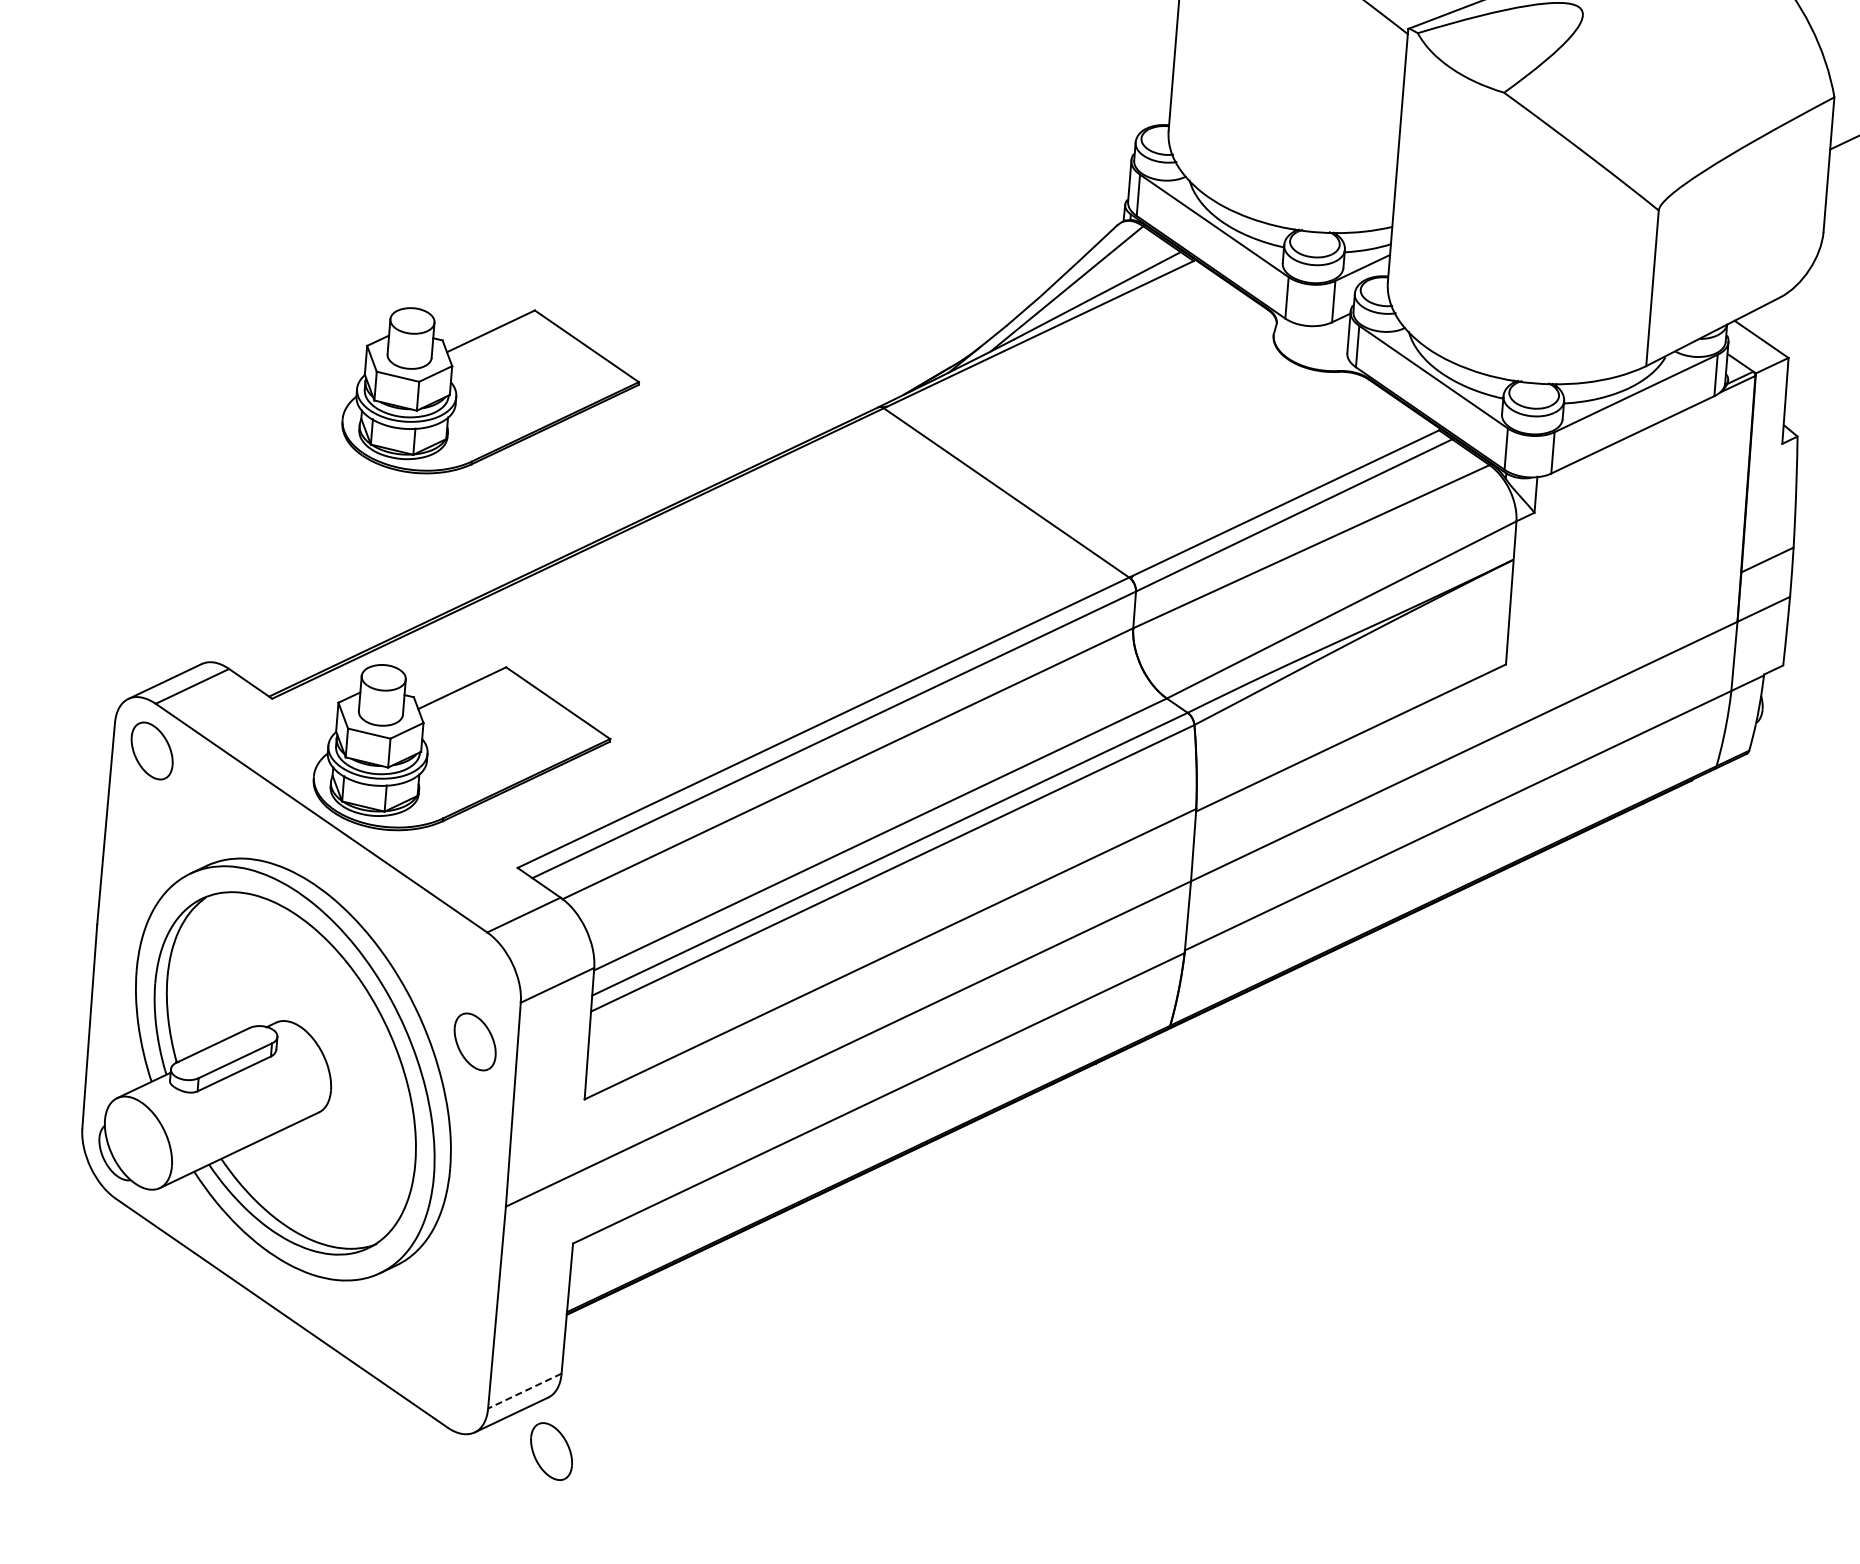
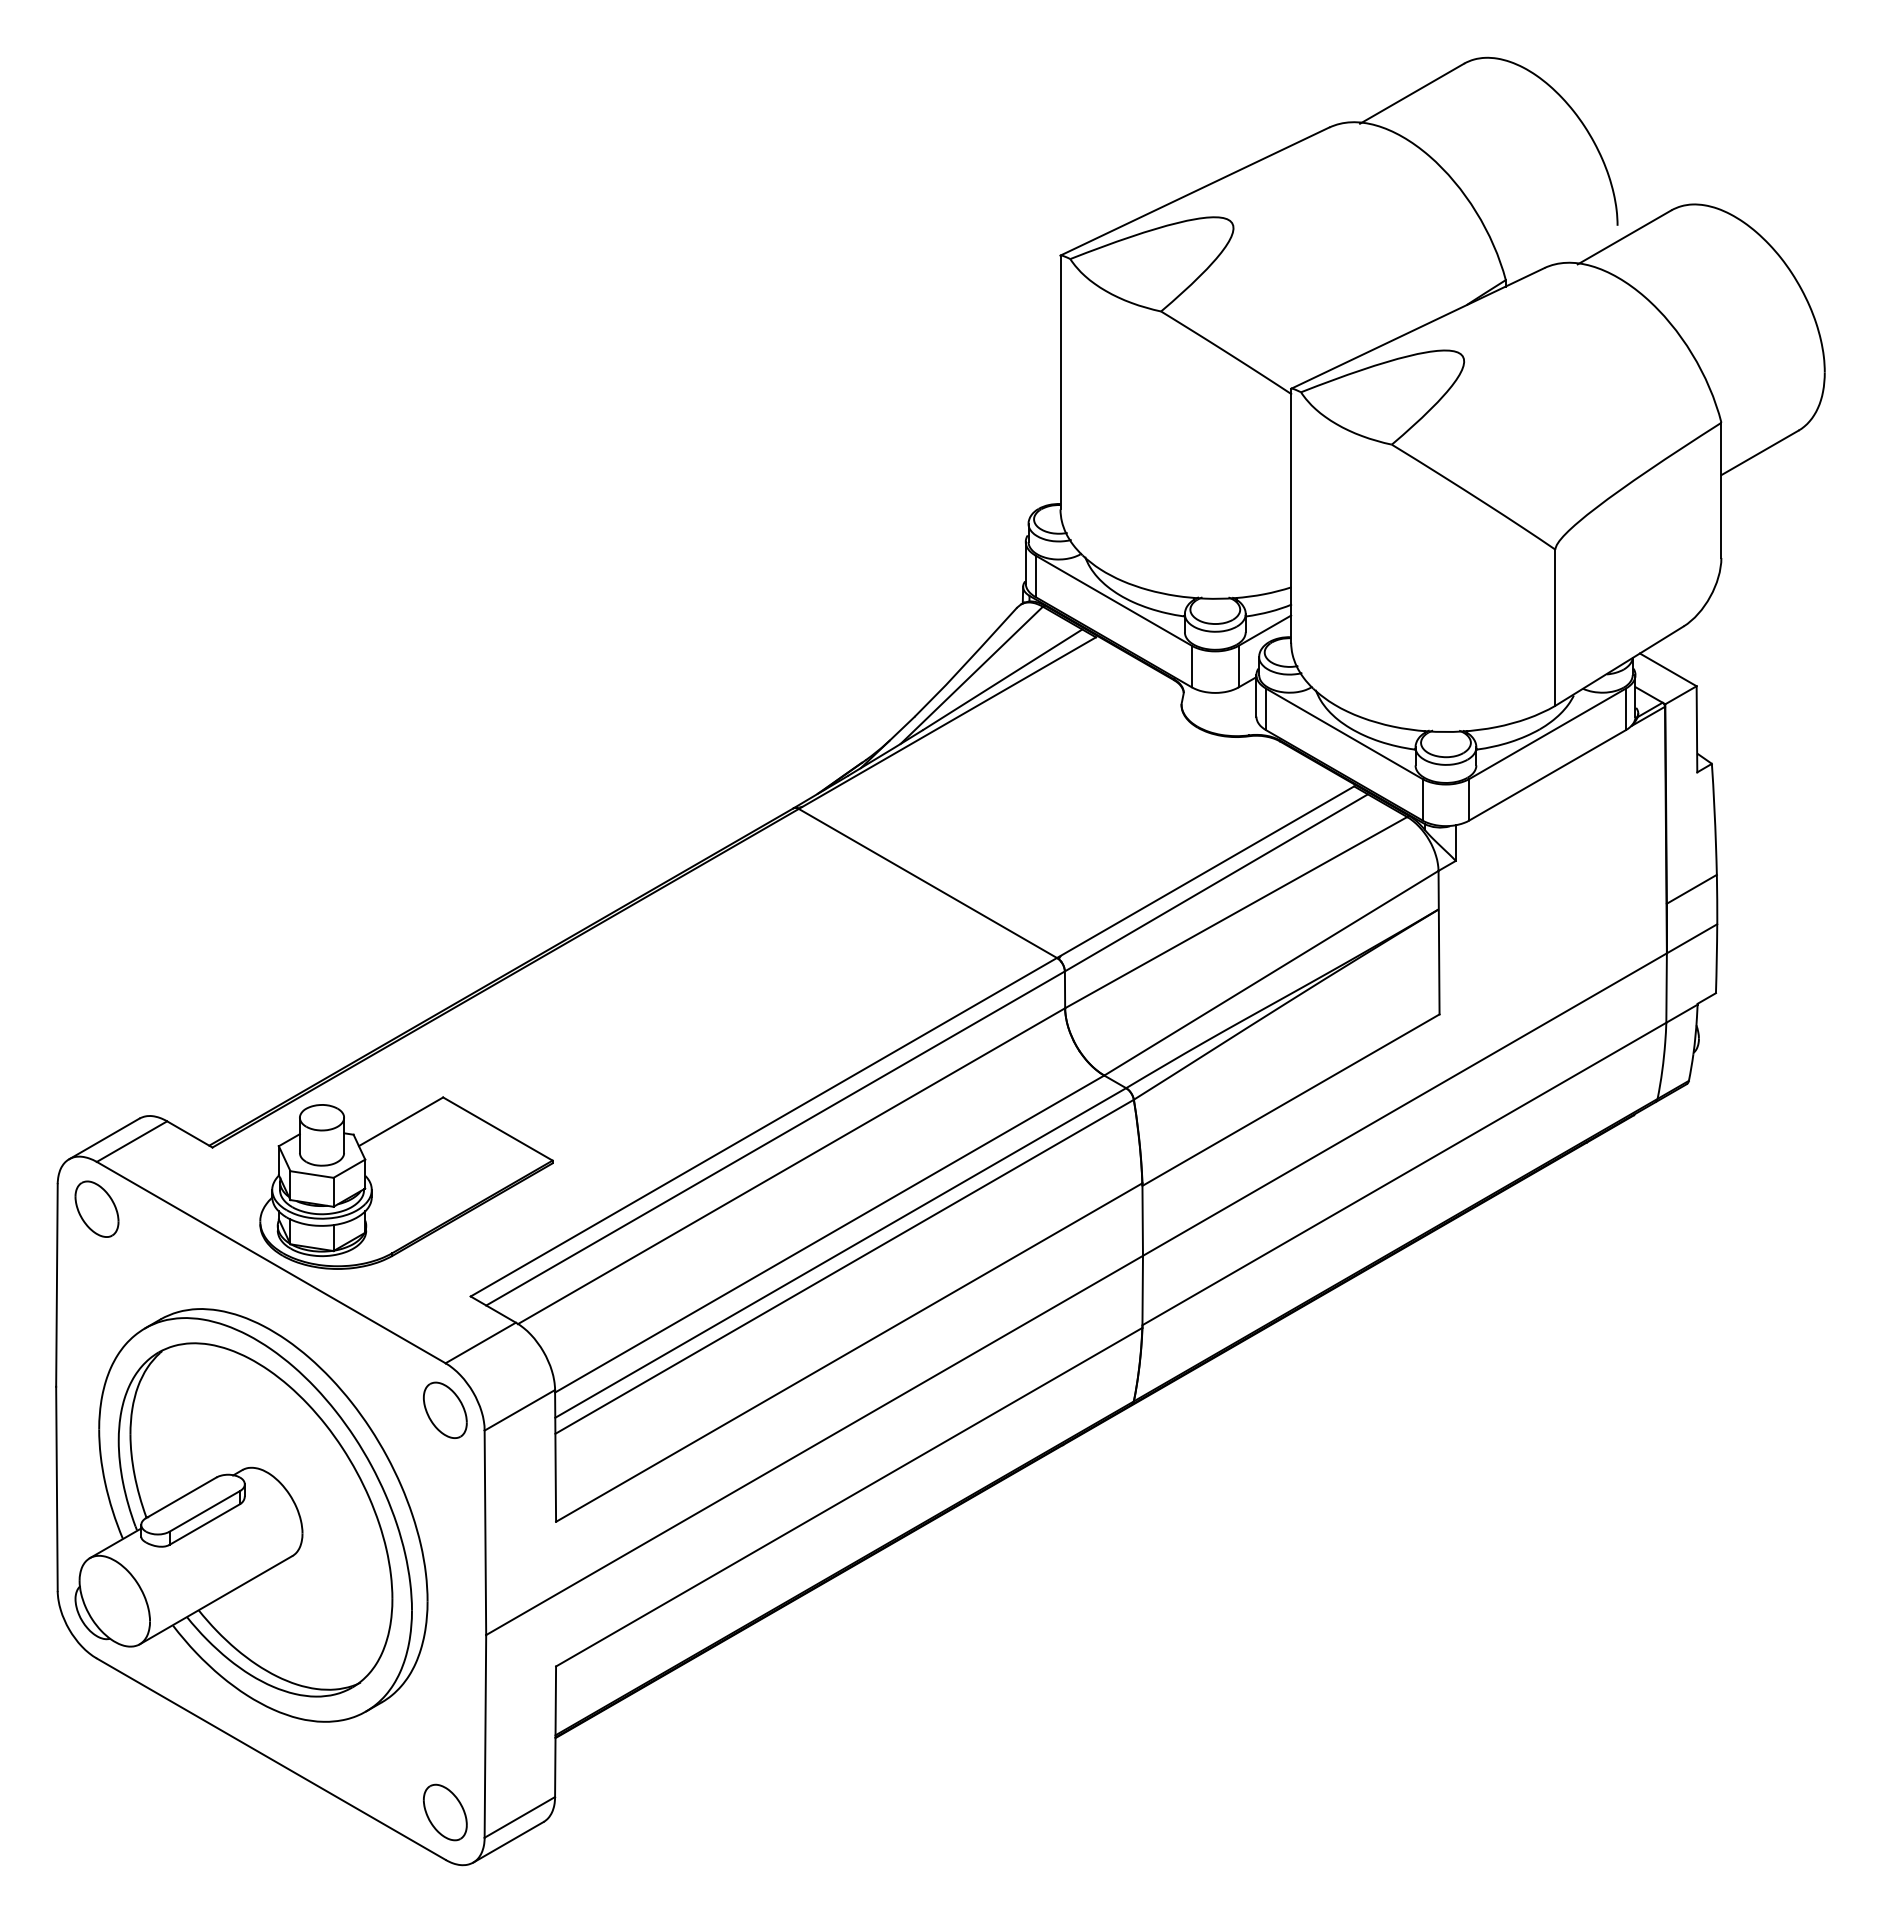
part: (491, 392) -> (406, 824), removed
part: (475, 1041) -> (445, 1409), moved
line: (524, 1391) -> (519, 1817), dashed -> solid
part: (551, 1451) -> (445, 1812), moved

